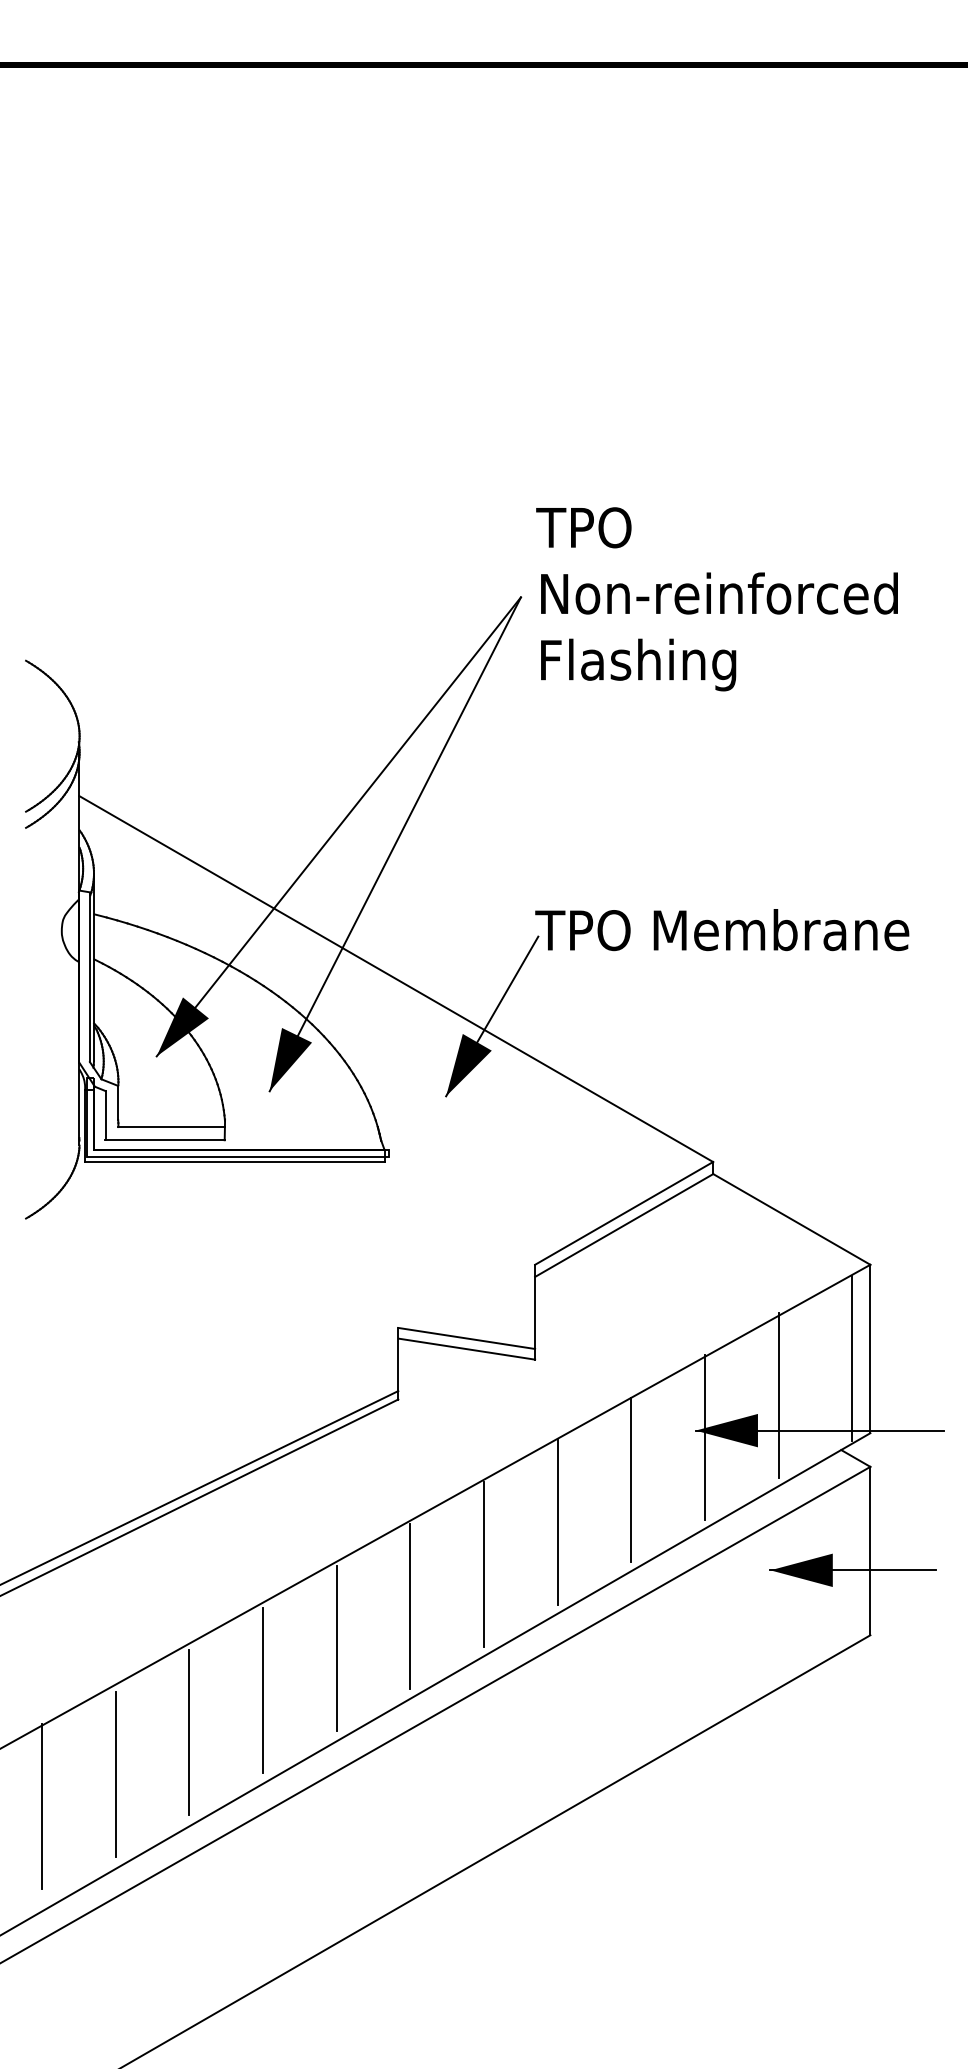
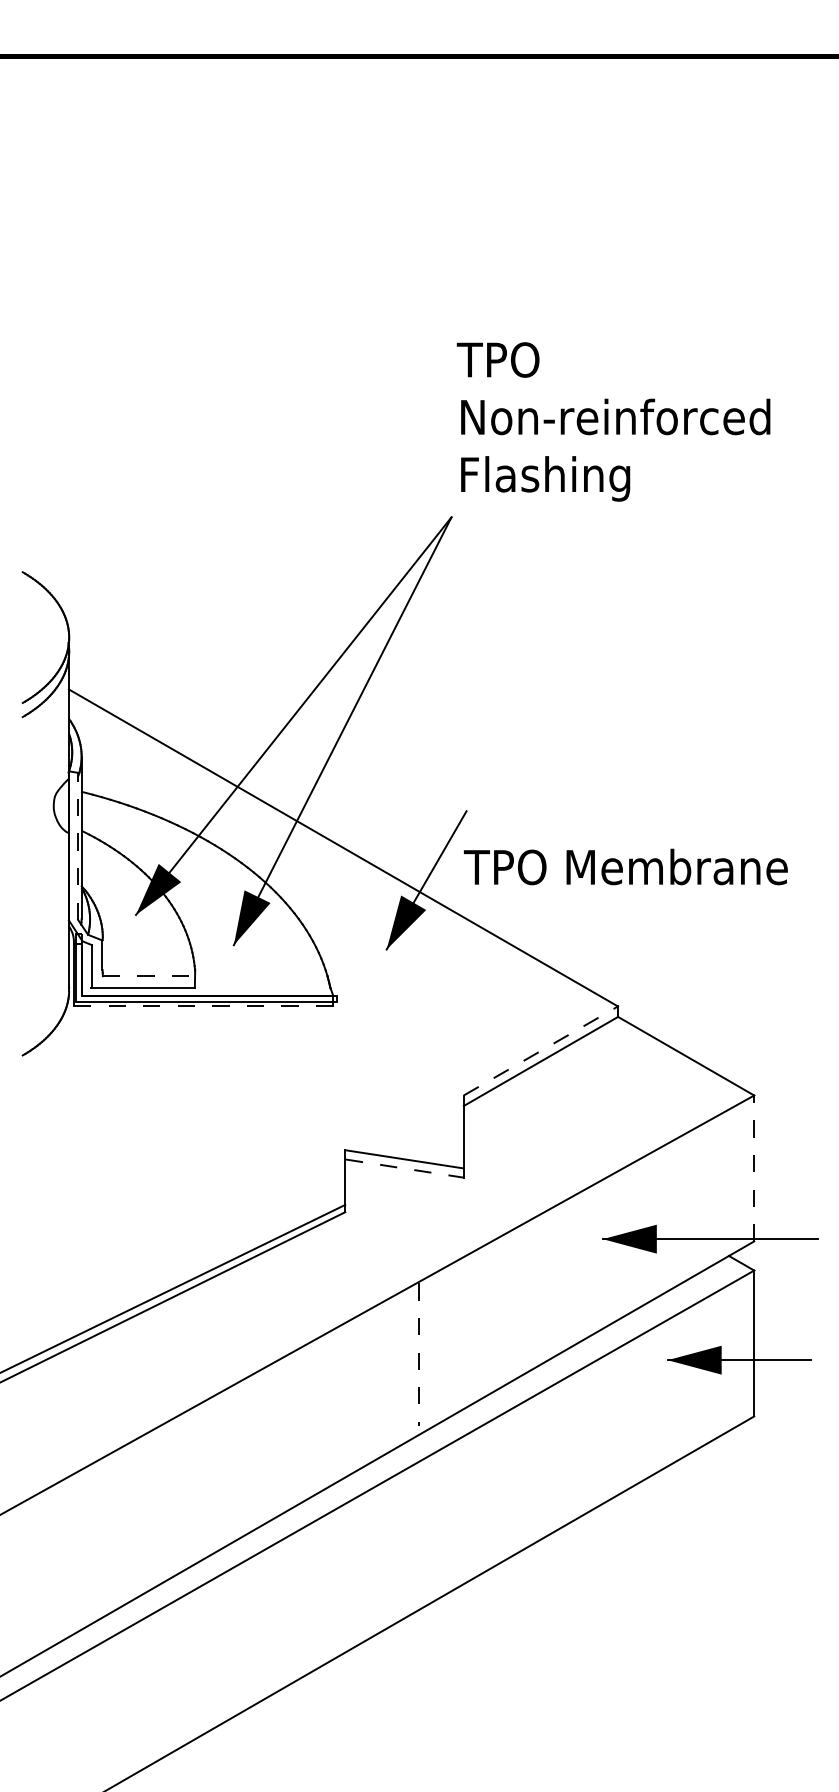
text: (716, 599) -> (613, 422), moved
text: (722, 930) -> (626, 867), moved
line: (89, 977) -> (77, 846), solid -> dashed
line: (172, 1127) -> (149, 976), solid -> dashed
line: (234, 1161) -> (203, 1006), solid -> dashed
line: (624, 1213) -> (541, 1051), solid -> dashed
line: (870, 1348) -> (754, 1168), solid -> dashed
line: (467, 1349) -> (405, 1168), solid -> dashed
line: (852, 1357) -> (738, 1175), removed
line: (778, 1395) -> (674, 1208), removed
line: (704, 1437) -> (610, 1245), removed
line: (631, 1479) -> (547, 1281), removed
line: (557, 1521) -> (483, 1317), removed
line: (483, 1564) -> (419, 1355), solid -> dashed
line: (410, 1605) -> (355, 1390), removed
line: (336, 1647) -> (291, 1427), removed
line: (262, 1690) -> (227, 1464), removed
line: (189, 1732) -> (164, 1500), removed
line: (115, 1774) -> (100, 1537), removed
line: (41, 1805) -> (36, 1563), removed

